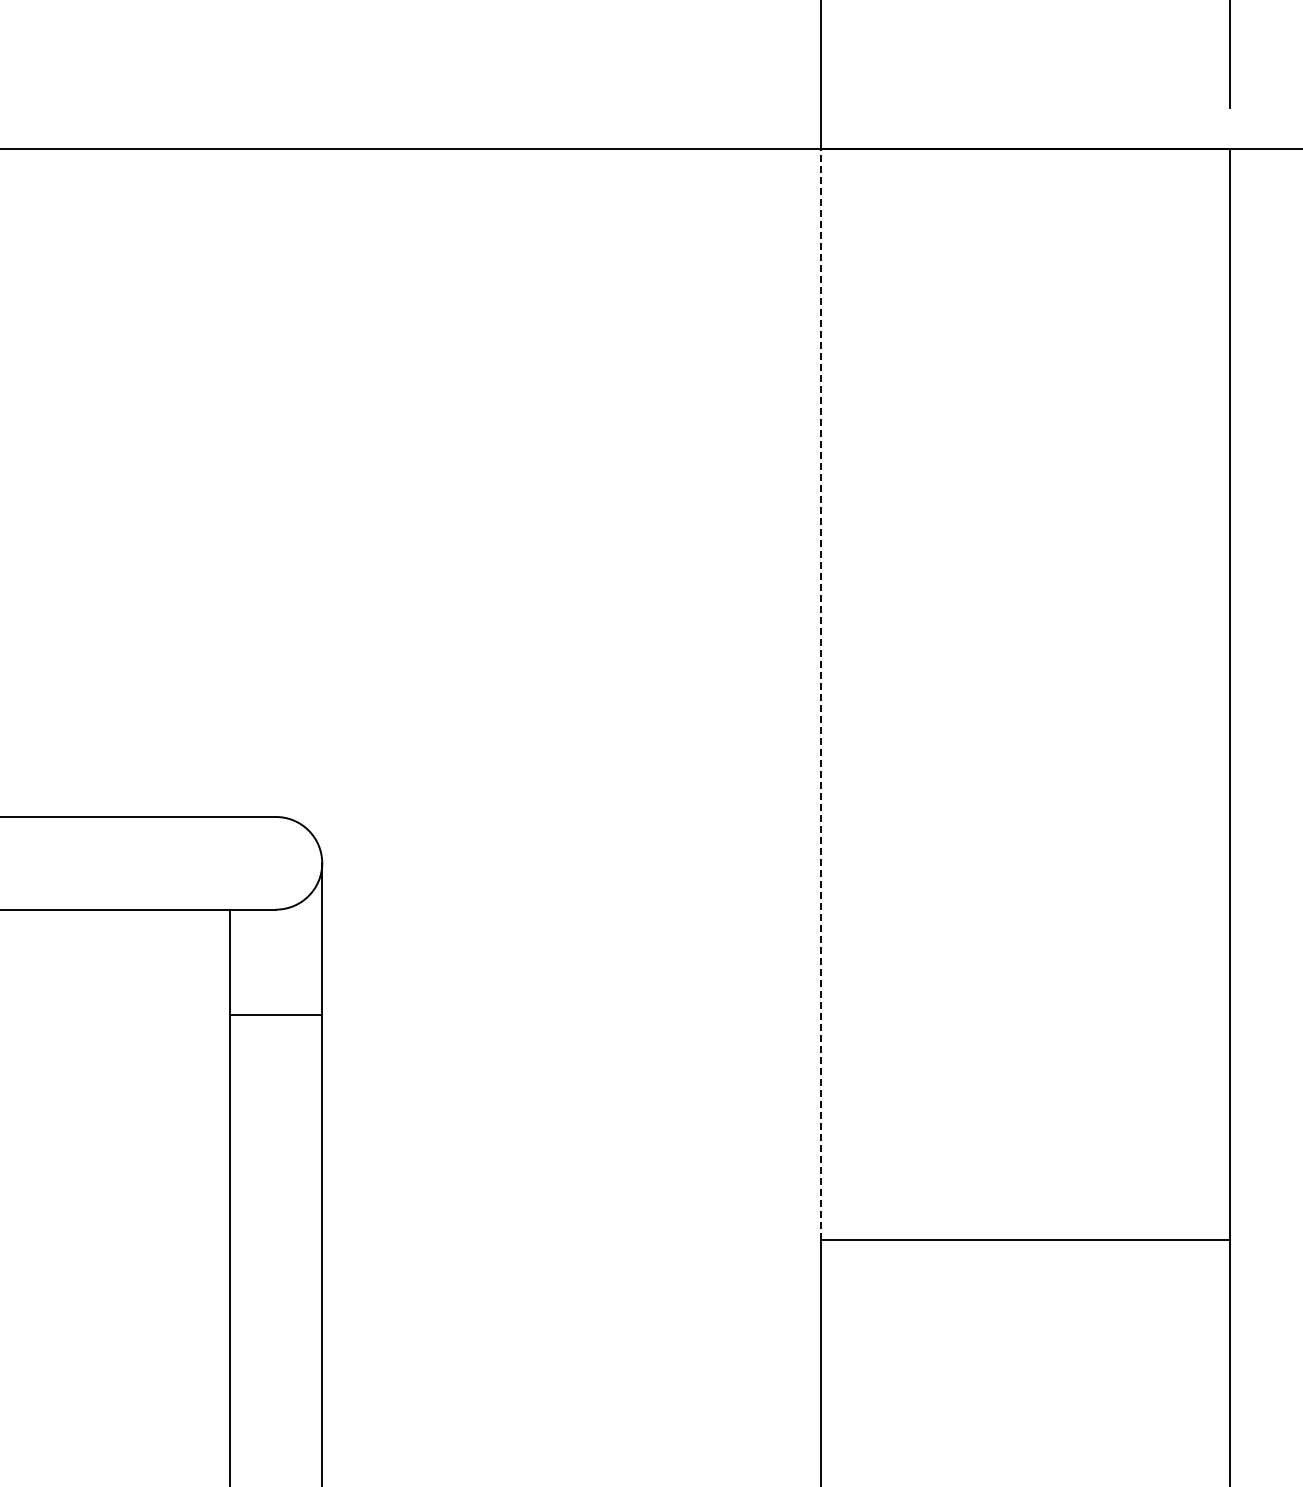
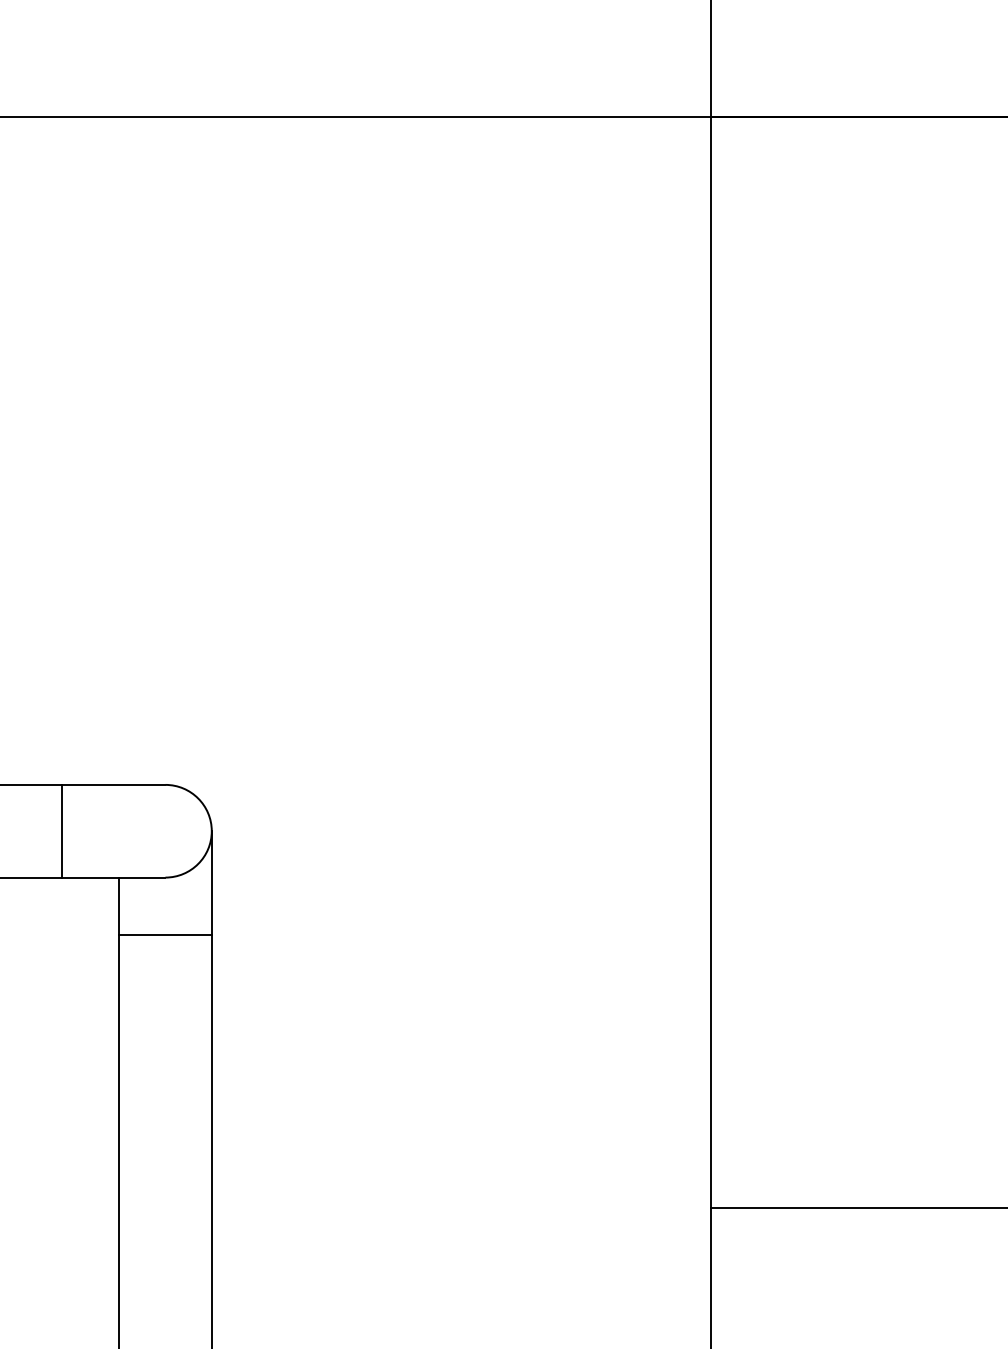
line: (821, 694) -> (711, 662), dashed -> solid
line: (172, 862) -> (62, 830), added
line: (275, 1015) -> (165, 935), moved

